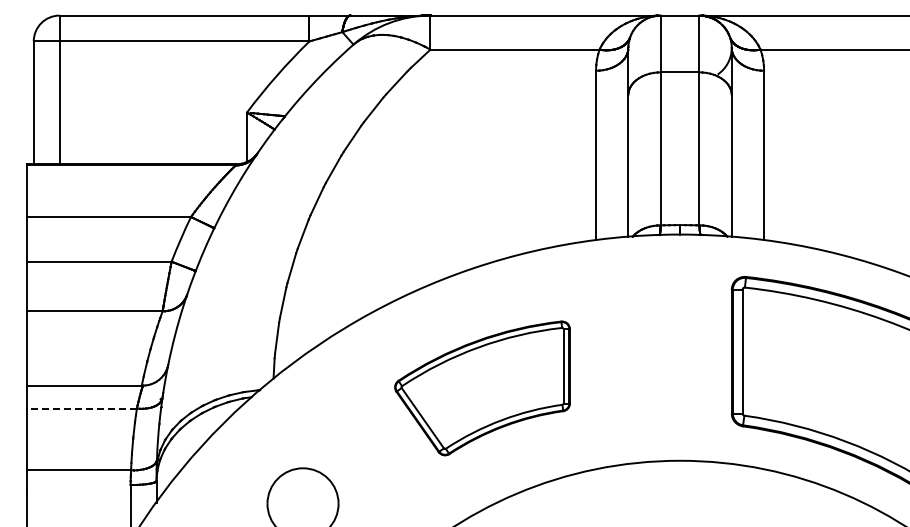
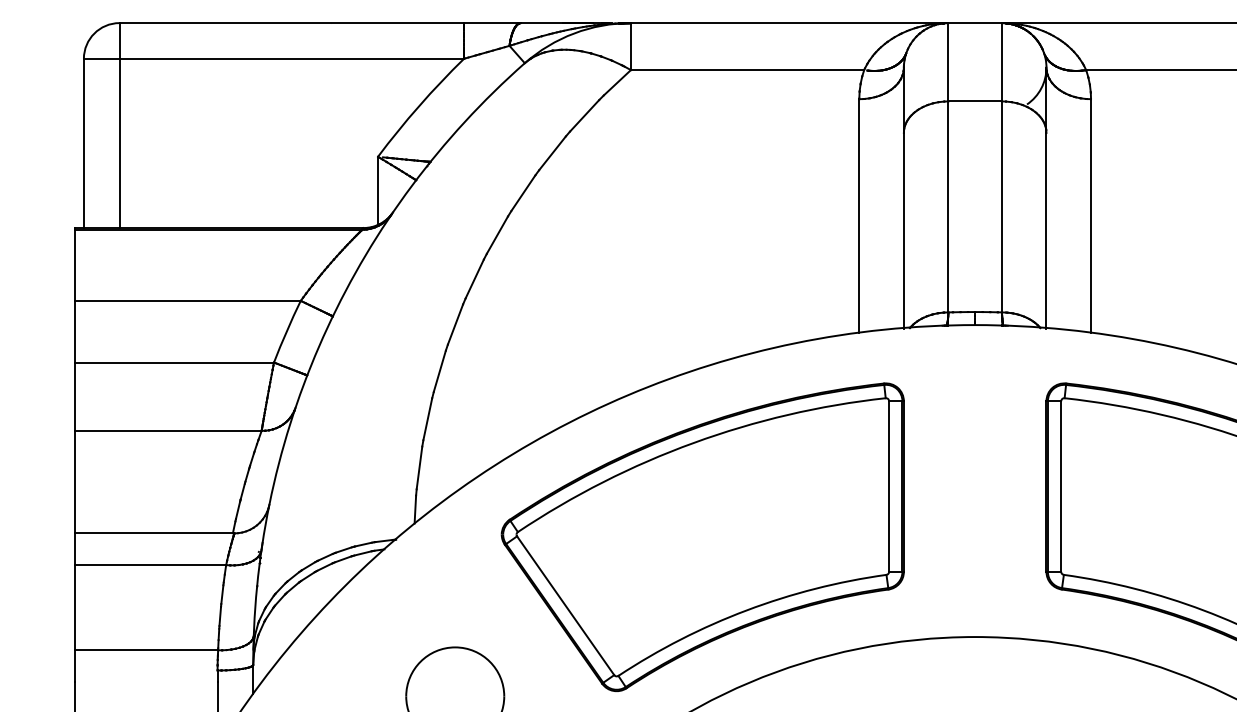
part: (482, 388) -> (702, 537), size x1.67
line: (82, 408) -> (151, 564), dashed -> solid

